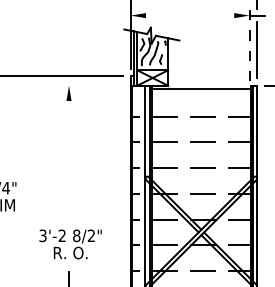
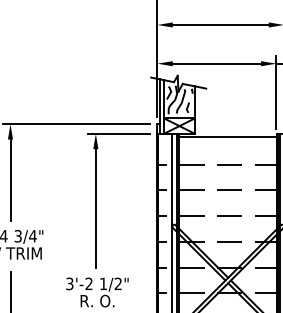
line: (189, 15) -> (216, 63), added
line: (249, 44) -> (276, 92), dashed -> solid
line: (91, 85) -> (118, 133), added
line: (68, 160) -> (95, 208), added
text: (76, 235) -> (103, 283), 8/2" -> 1/2"

